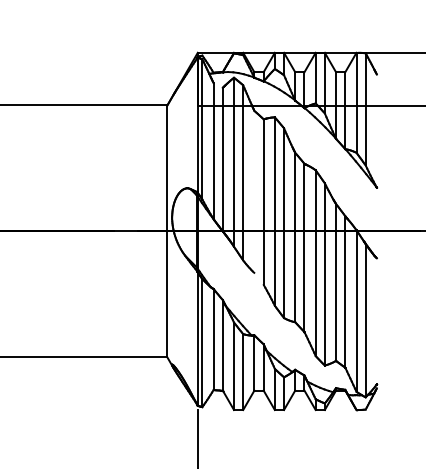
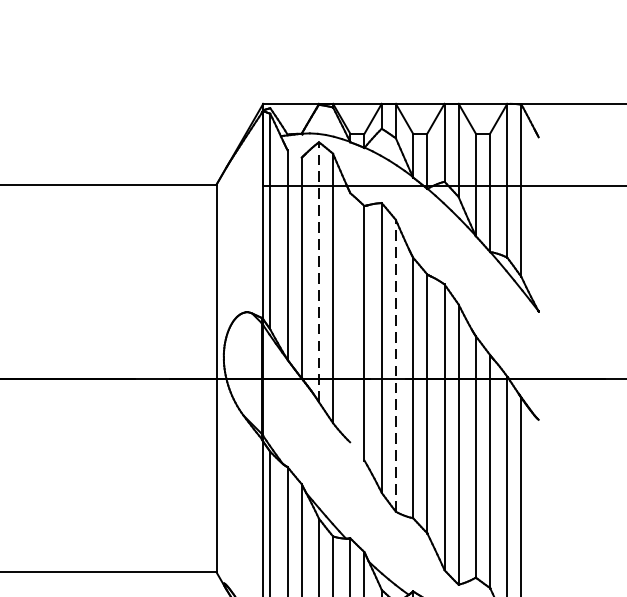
line: (234, 161) -> (319, 270), solid -> dashed
line: (284, 223) -> (396, 366), solid -> dashed

